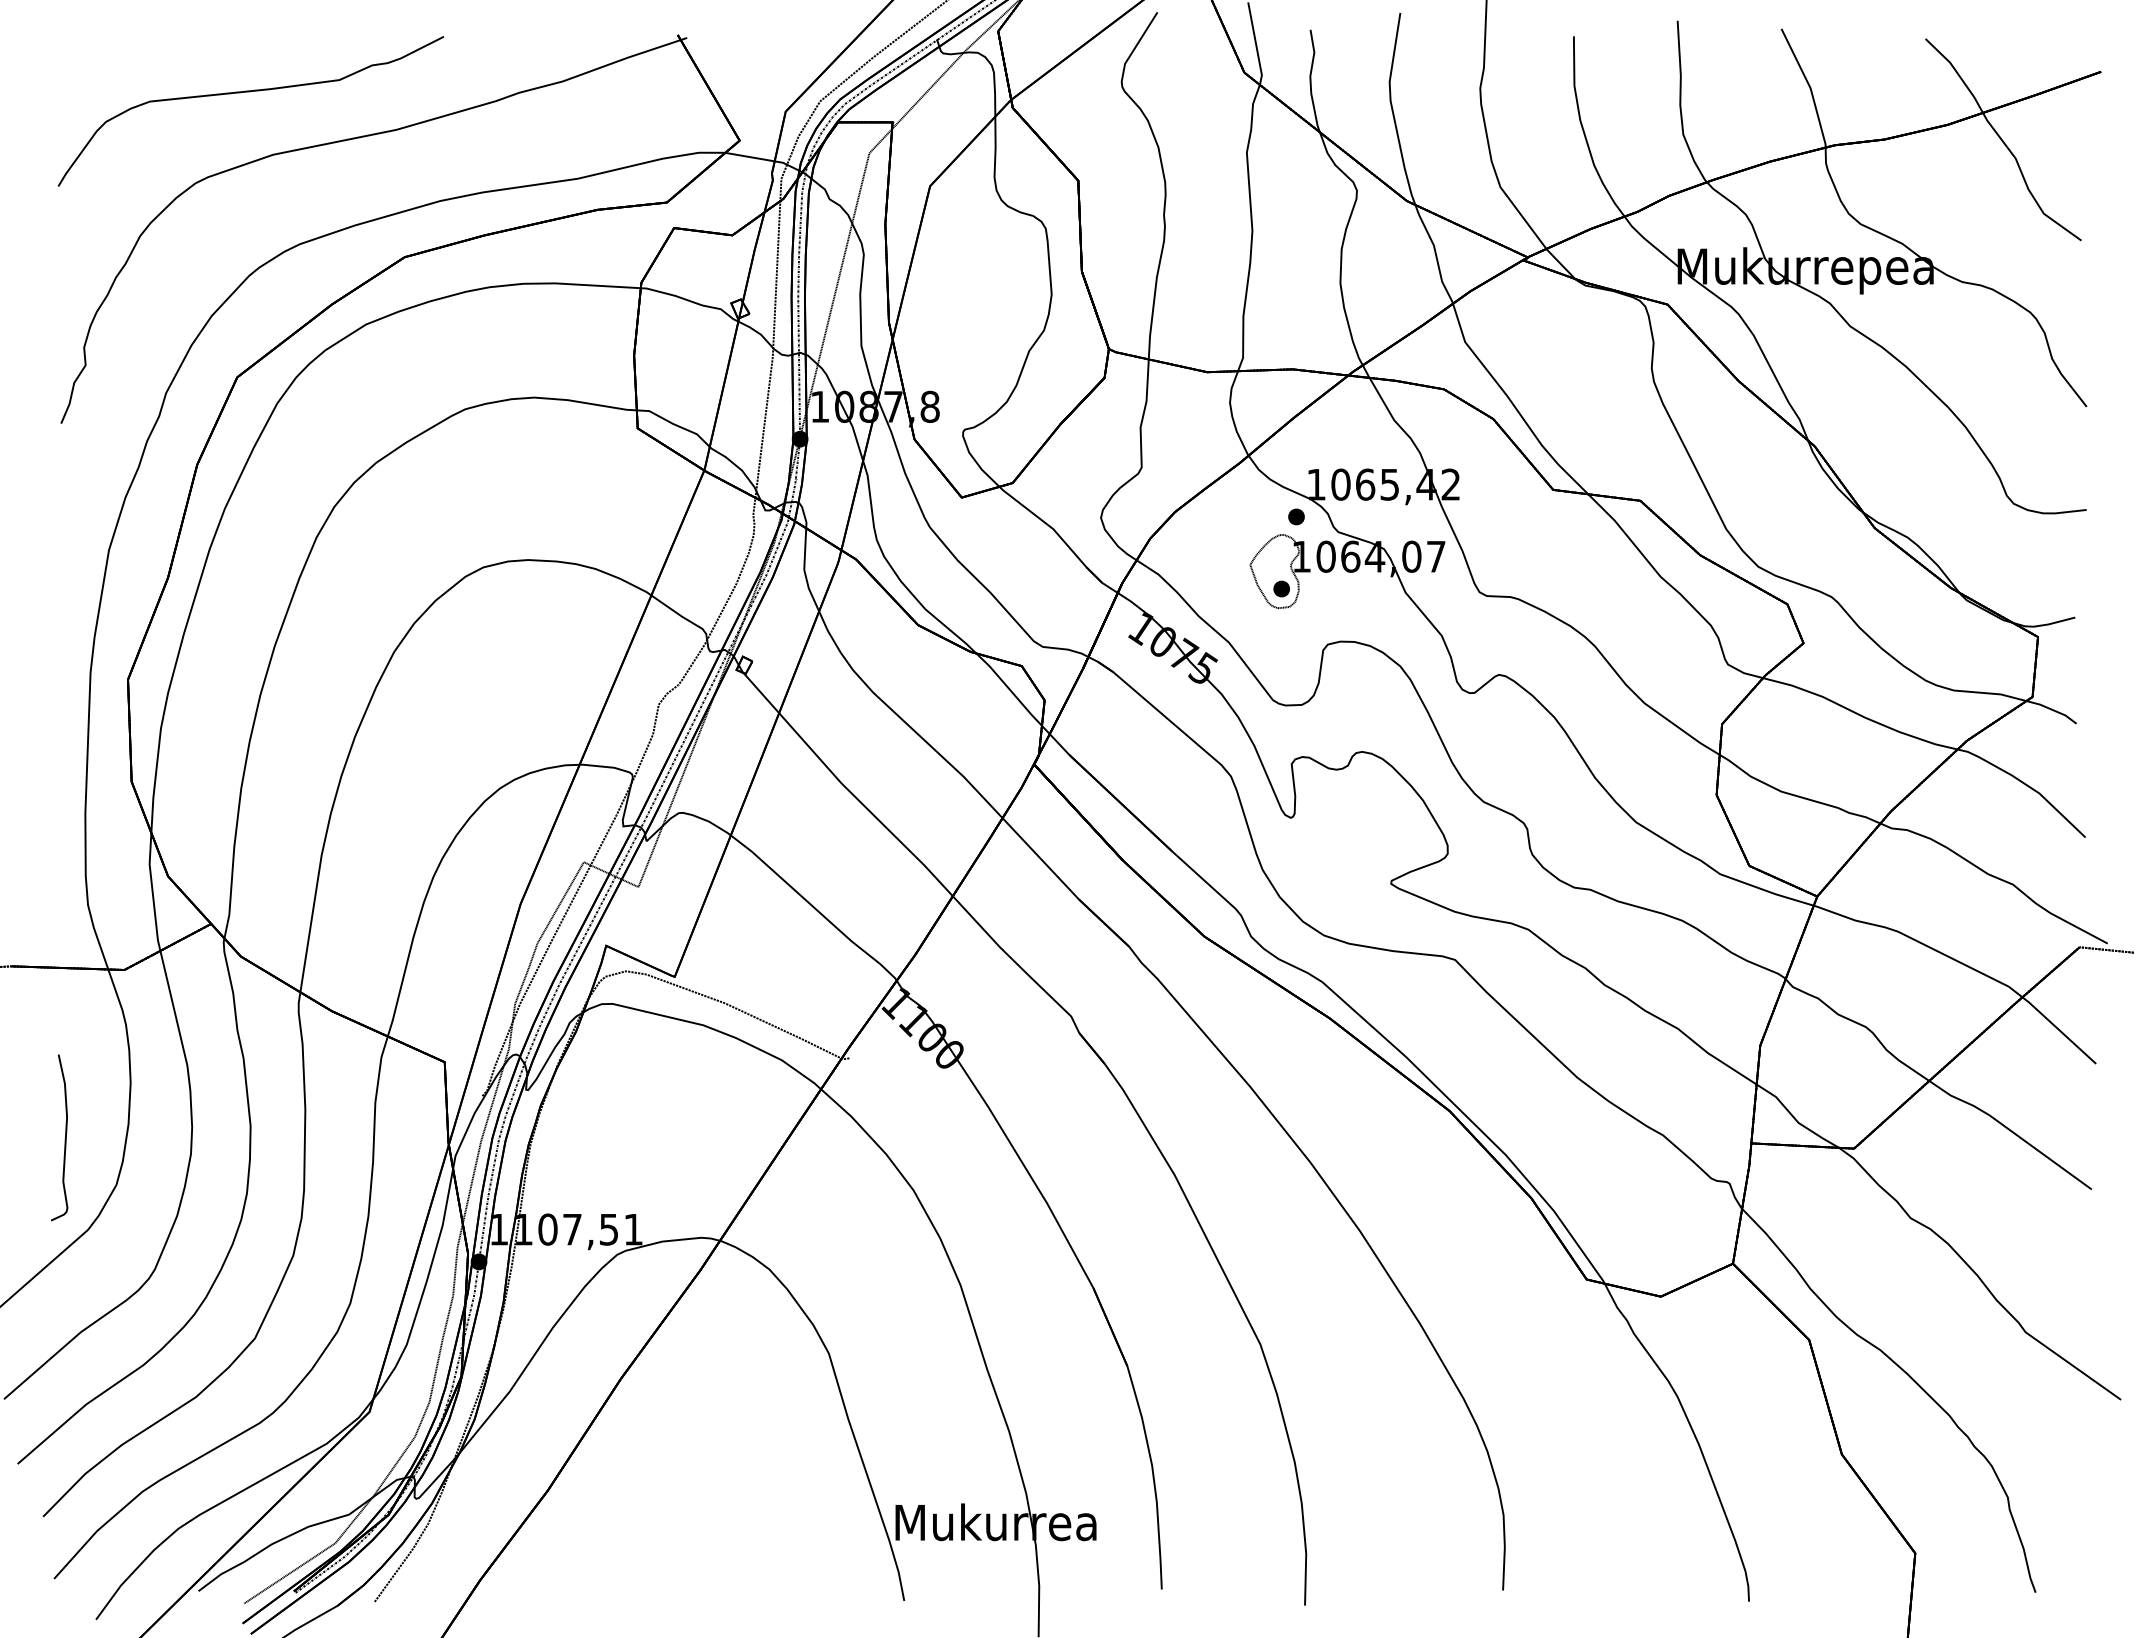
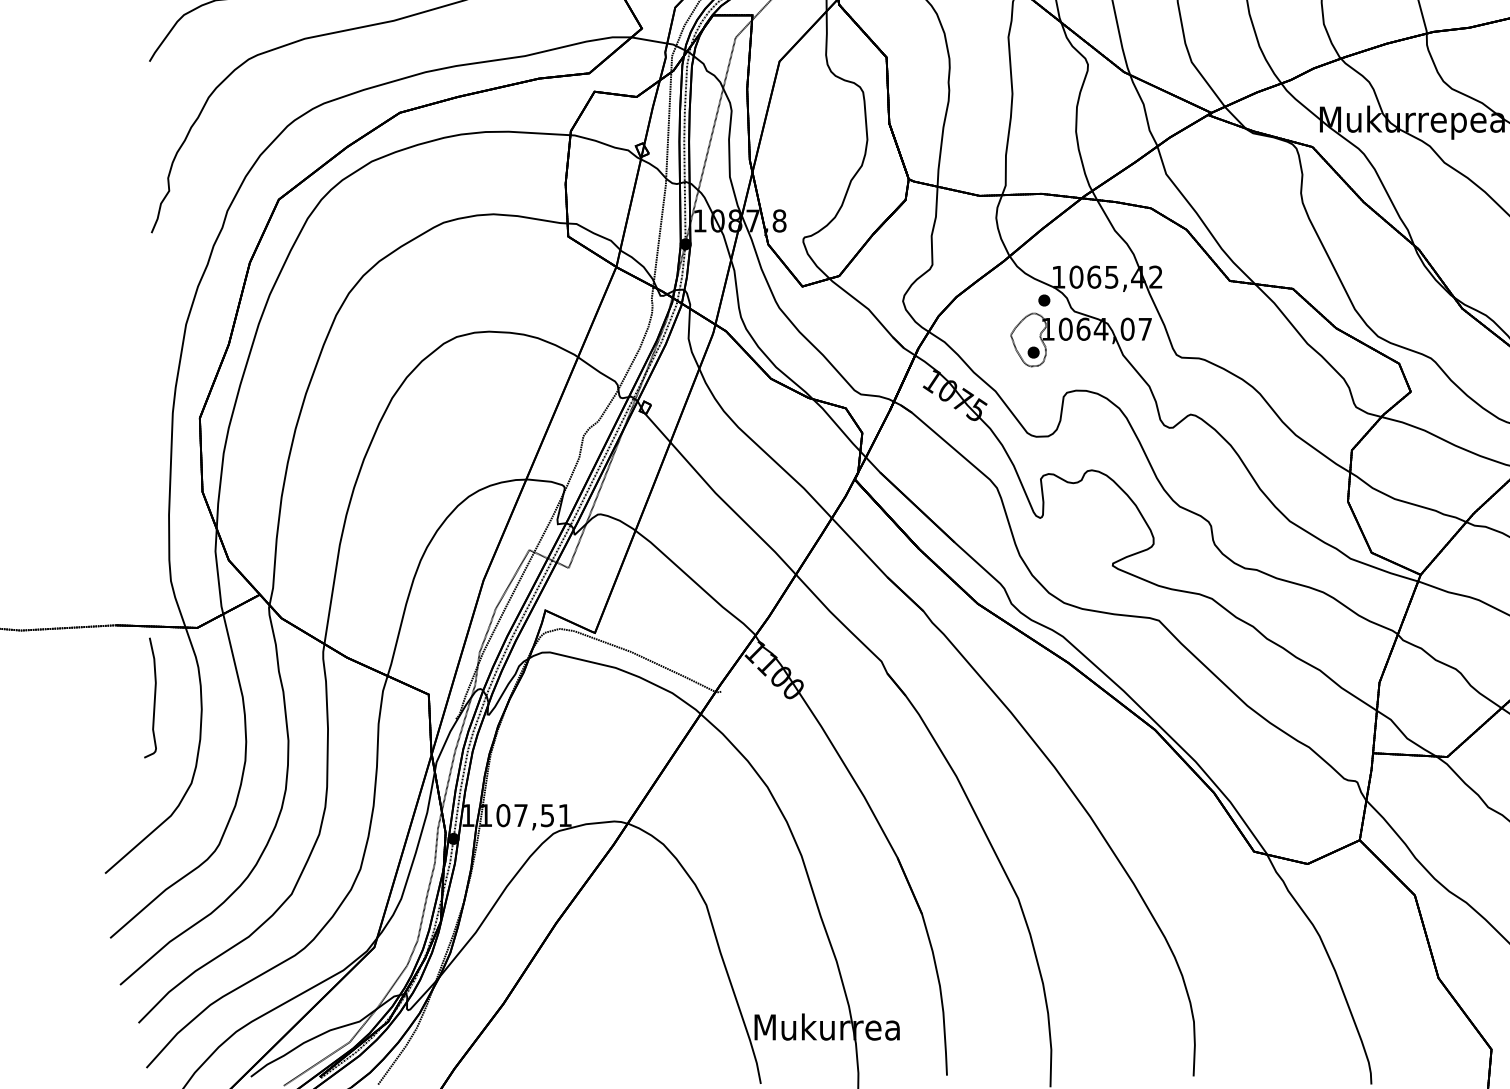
curve: (64, 1139) -> (153, 699), moved

